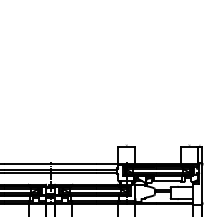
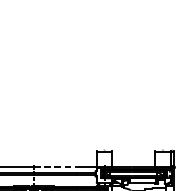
line: (73, 163) -> (55, 166), solid -> dashed

